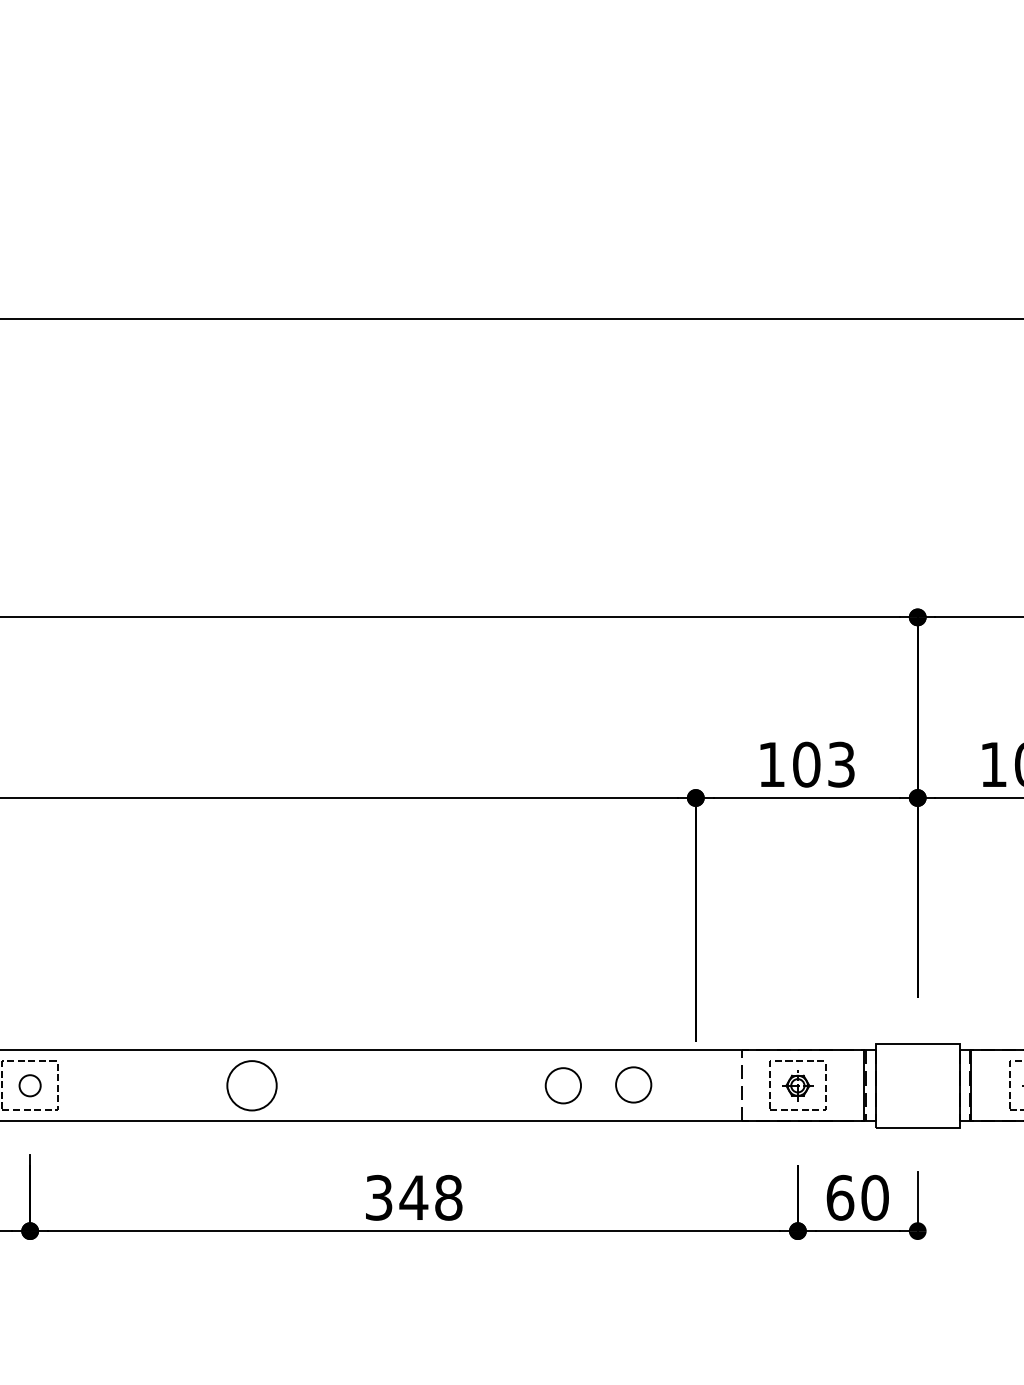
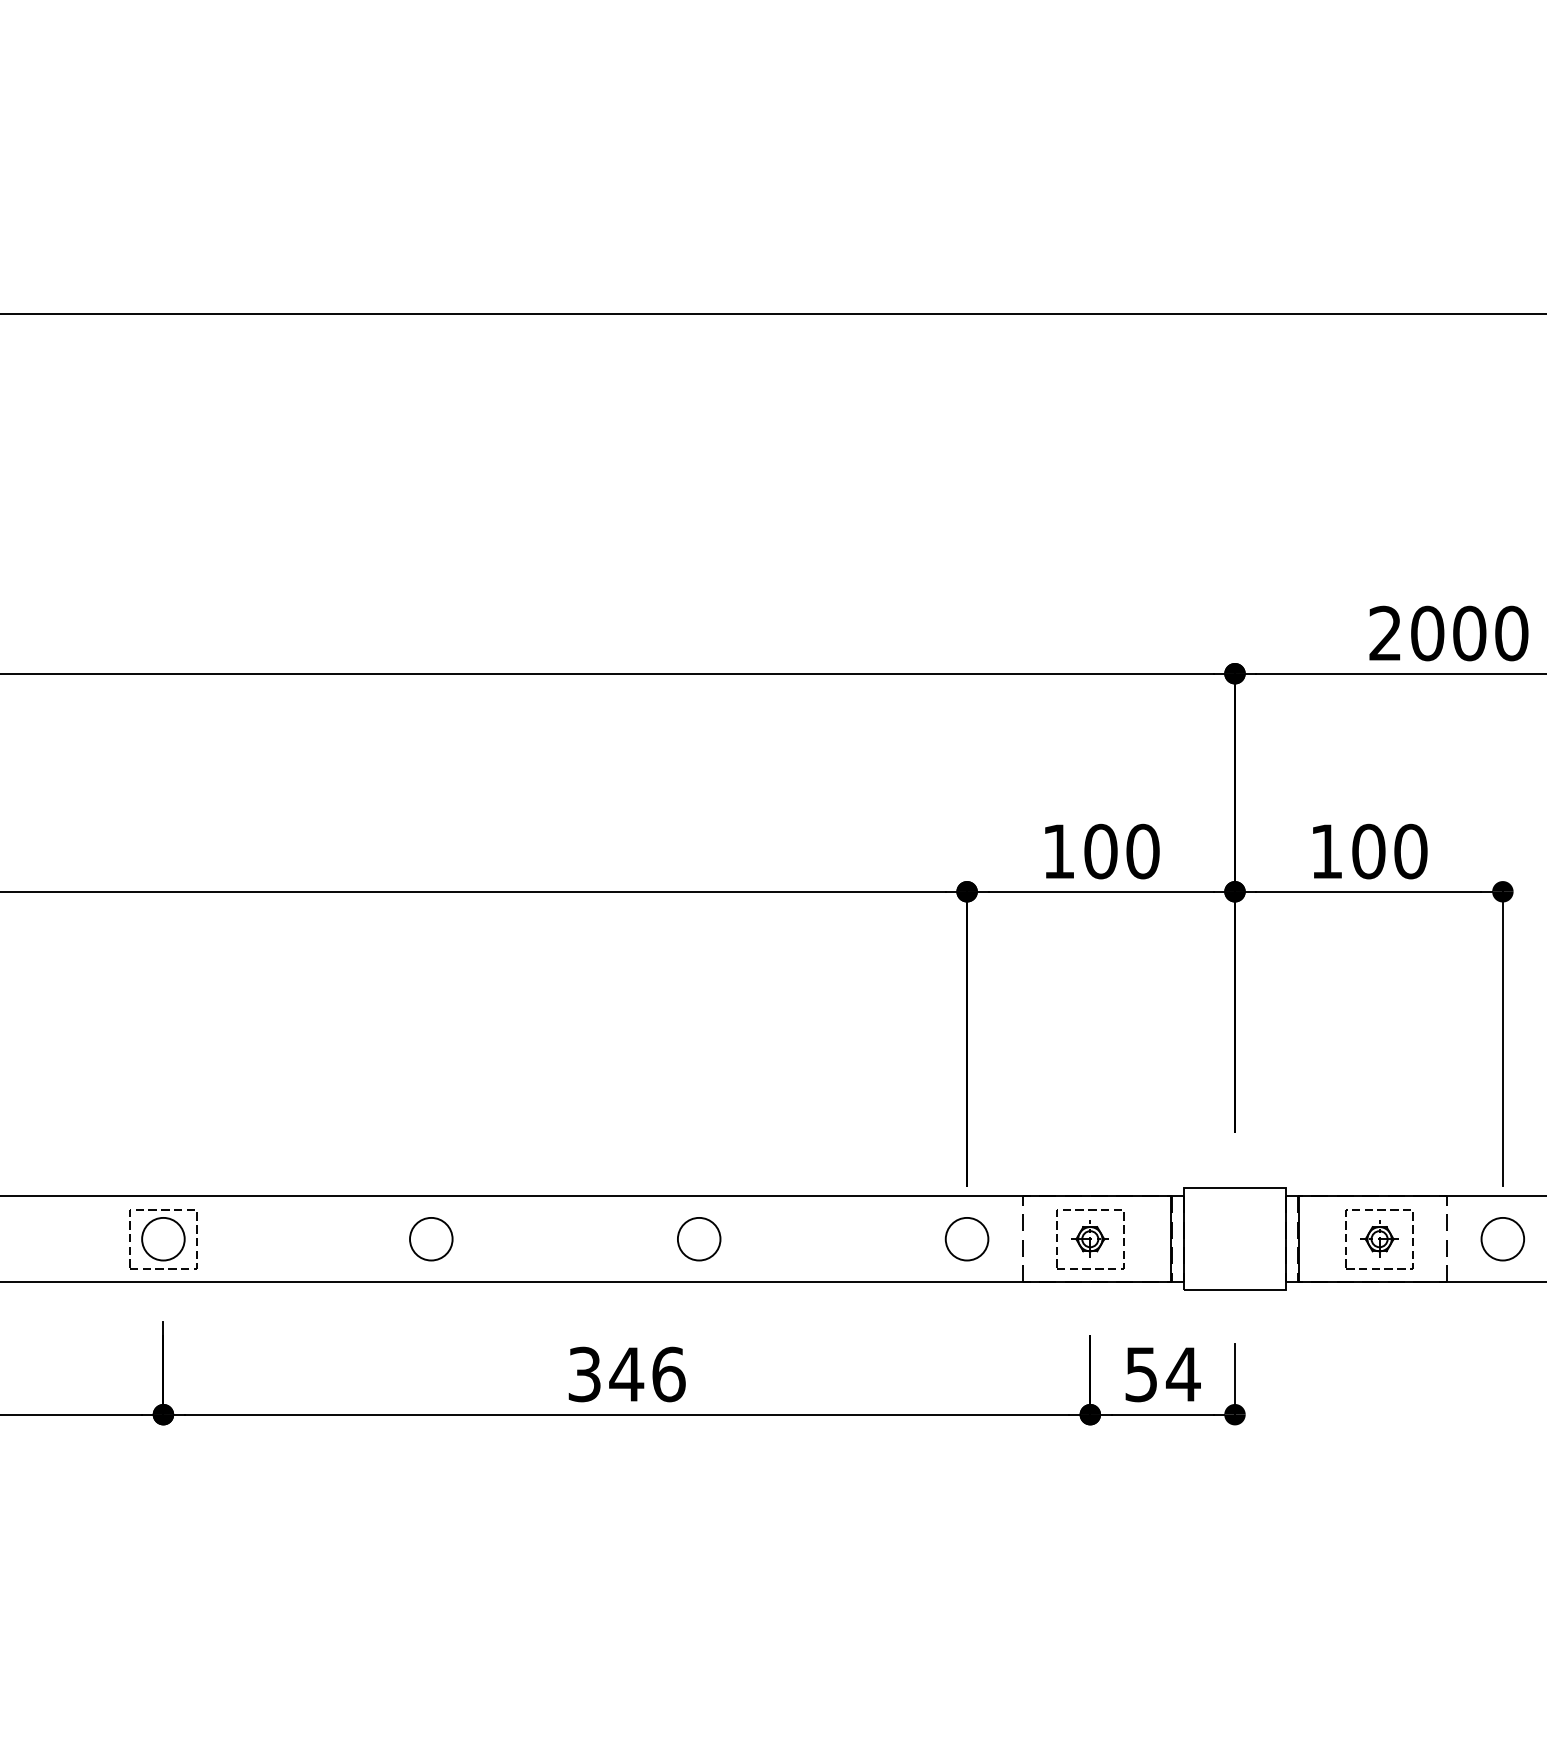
text: (841, 764) -> (1142, 851), 103 -> 100
circle: (30, 1085) -> (163, 1238), size x1.67
circle: (252, 1085) -> (431, 1238), size x0.71
circle: (633, 1085) -> (966, 1239), moved
circle: (563, 1086) -> (699, 1239), moved
text: (448, 1197) -> (668, 1374), 348 -> 346
text: (857, 1197) -> (1162, 1374), 60 -> 54

